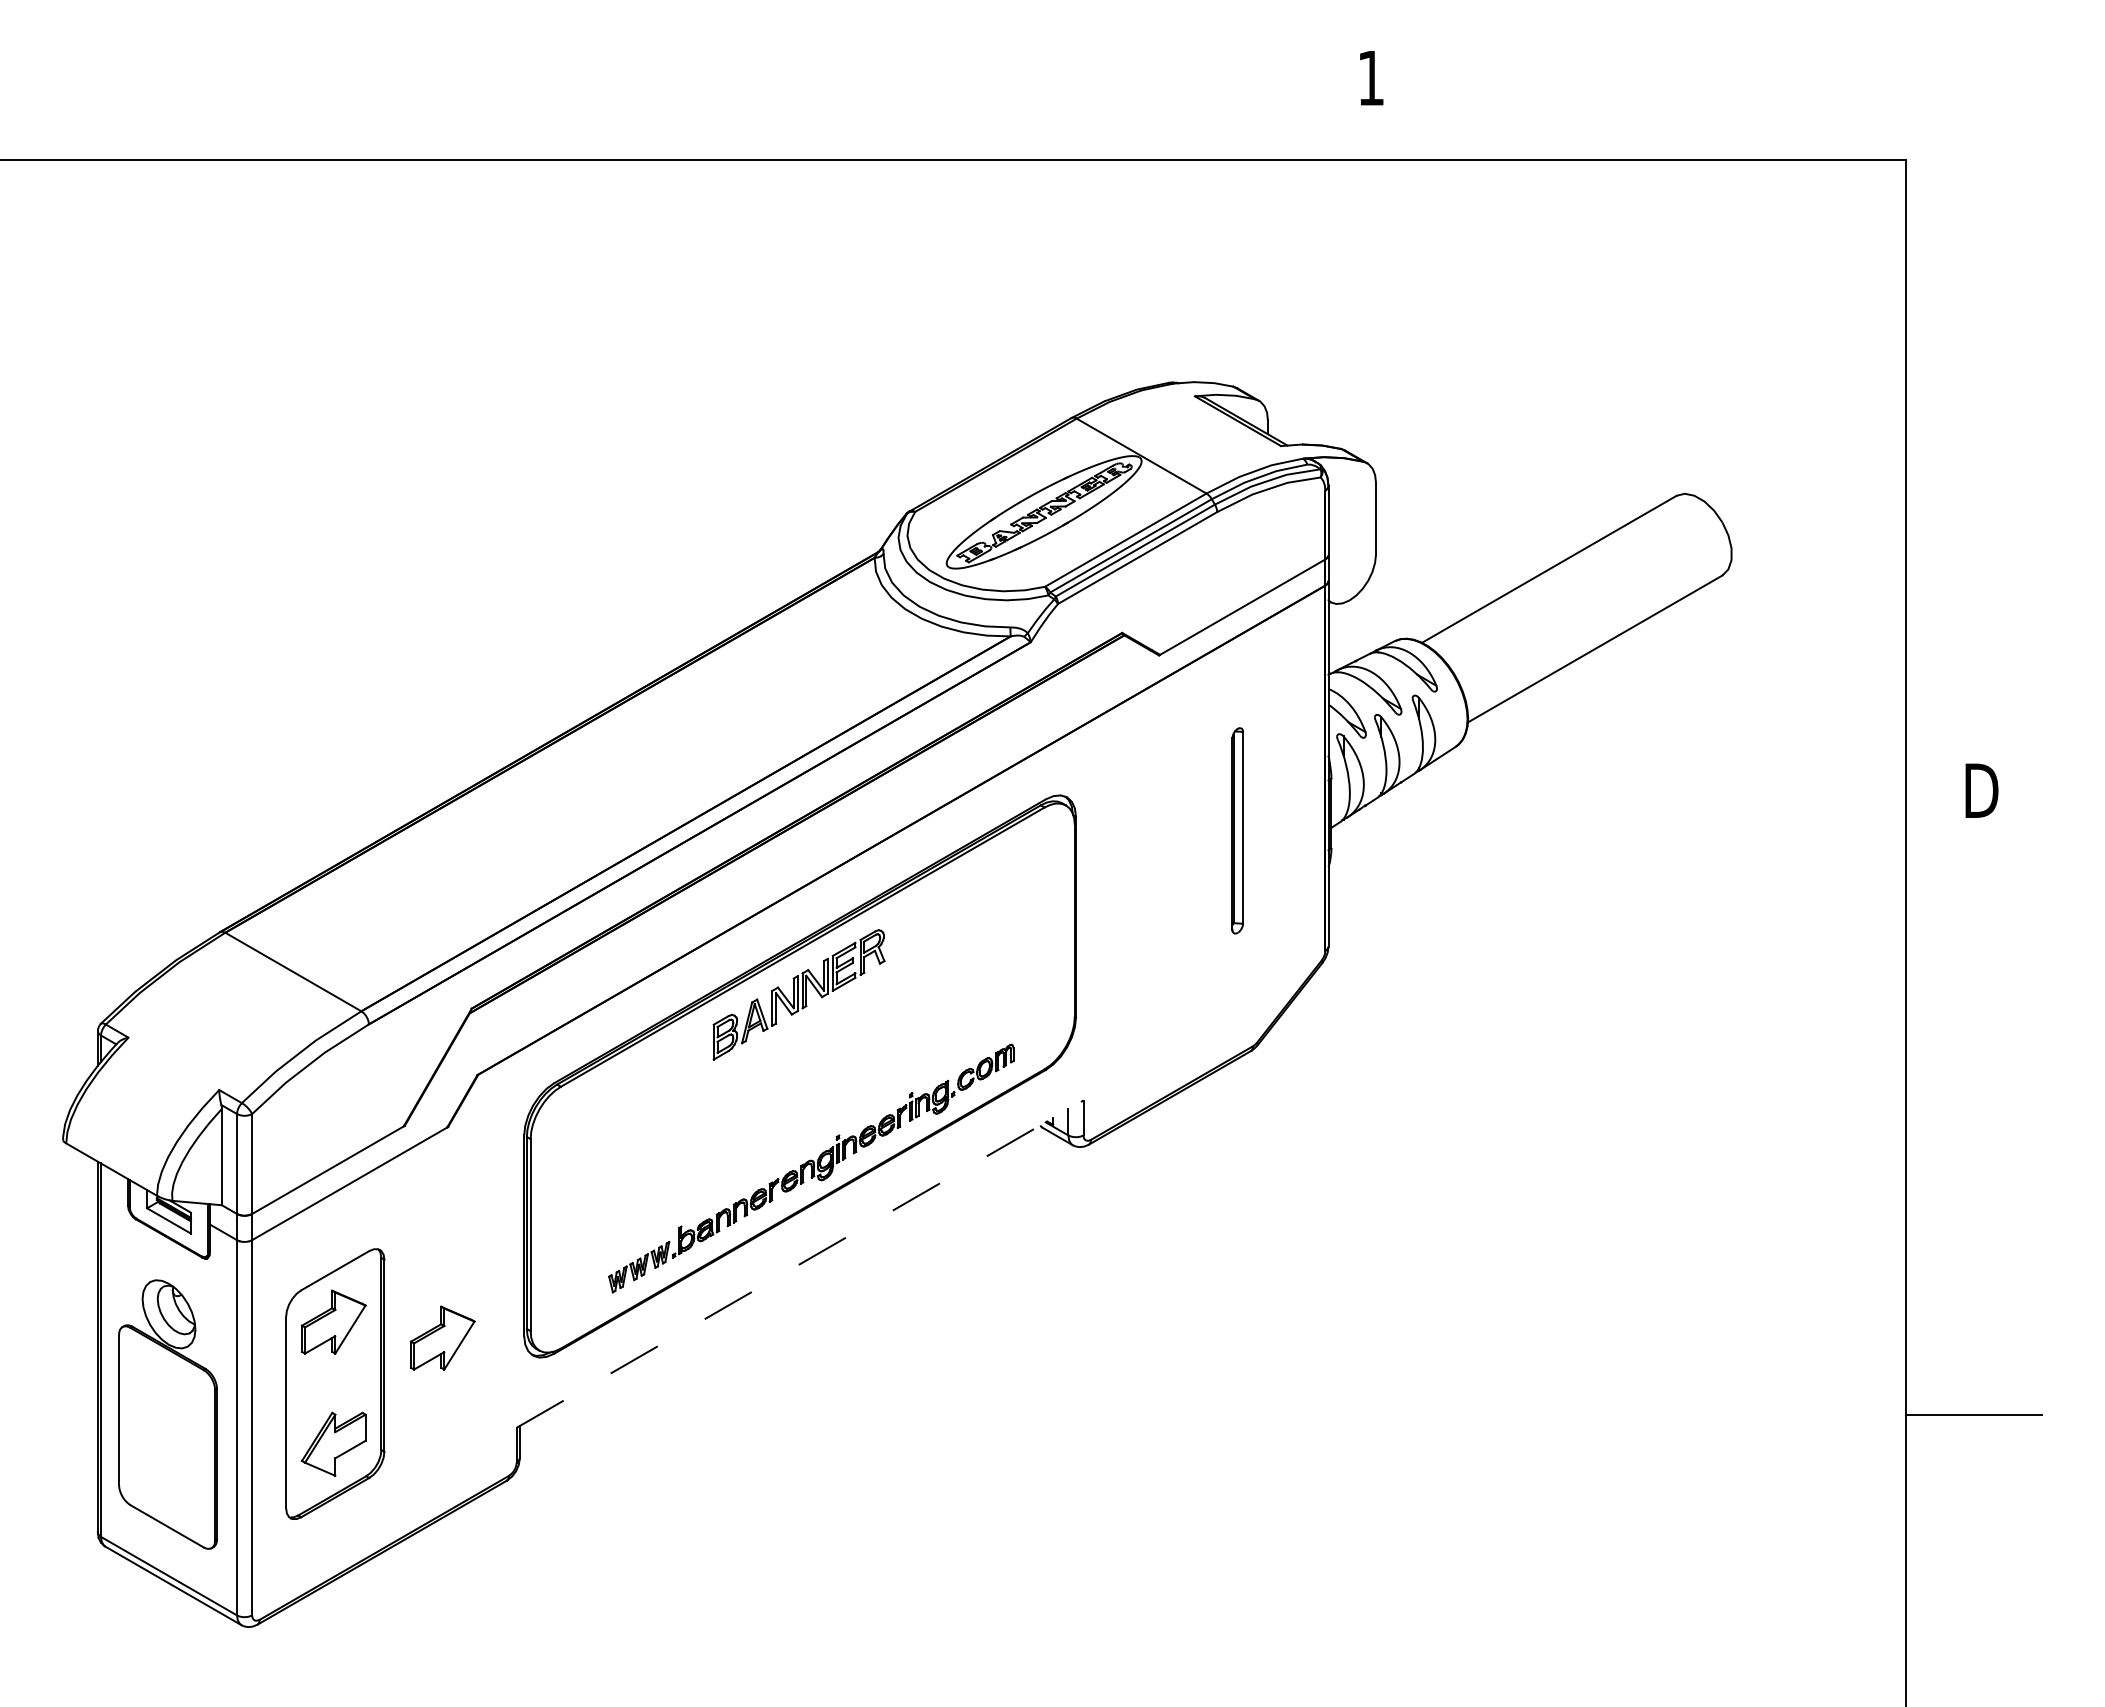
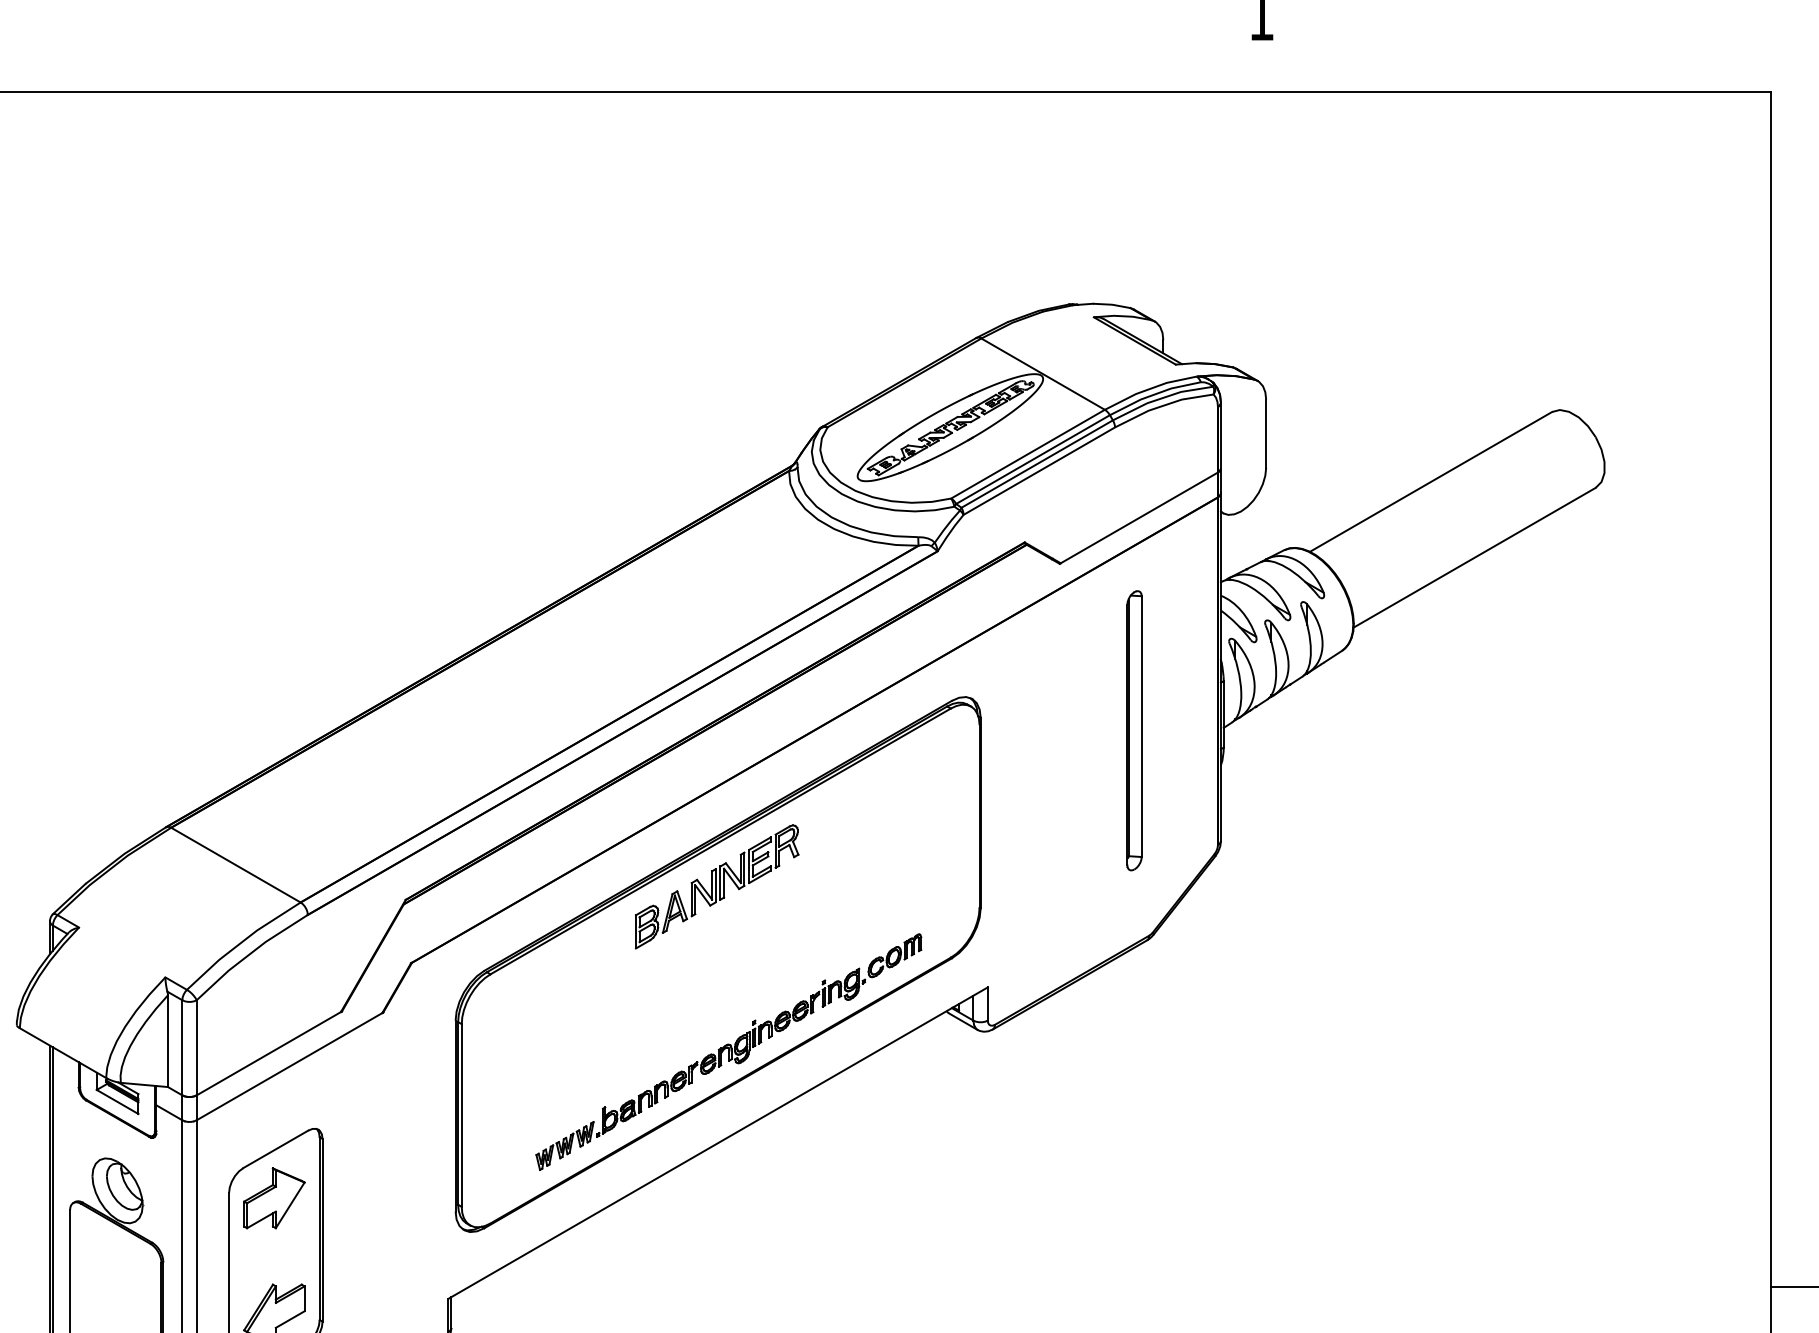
part: (1237, 830) -> (1134, 730), size x1.43
line: (800, 1263) -> (718, 1142), dashed -> solid
part: (442, 1337) -> (377, 1212), removed

